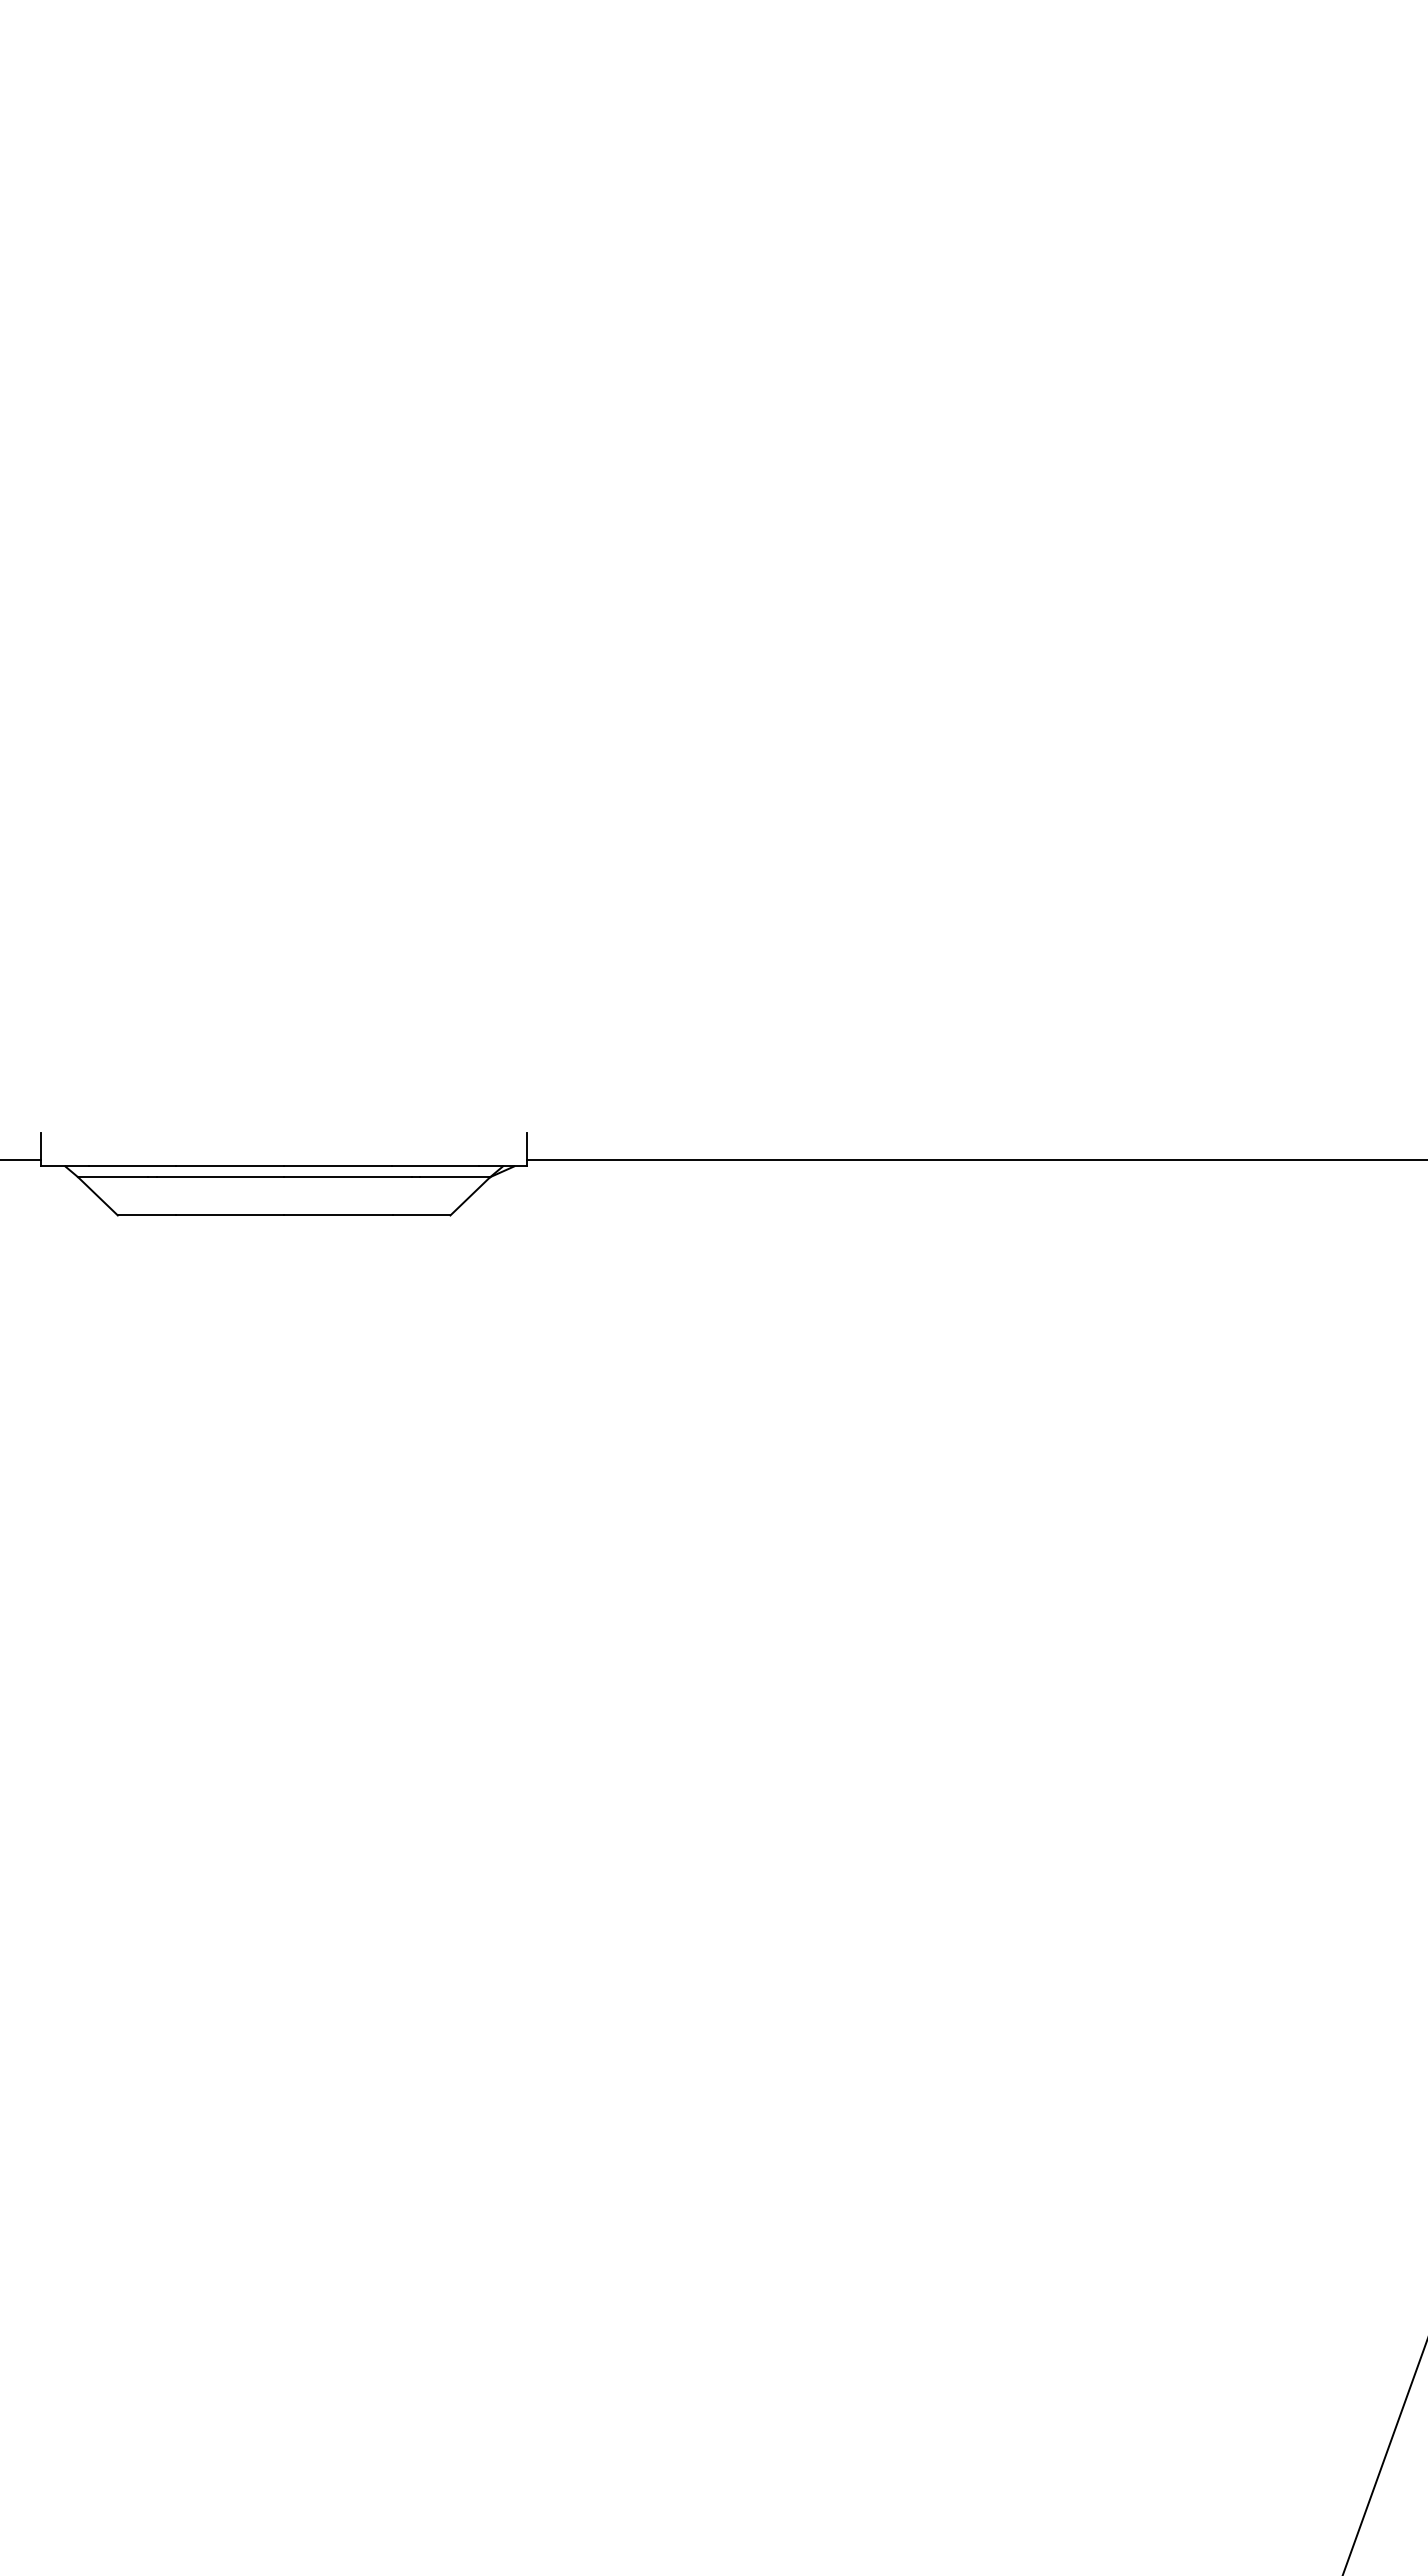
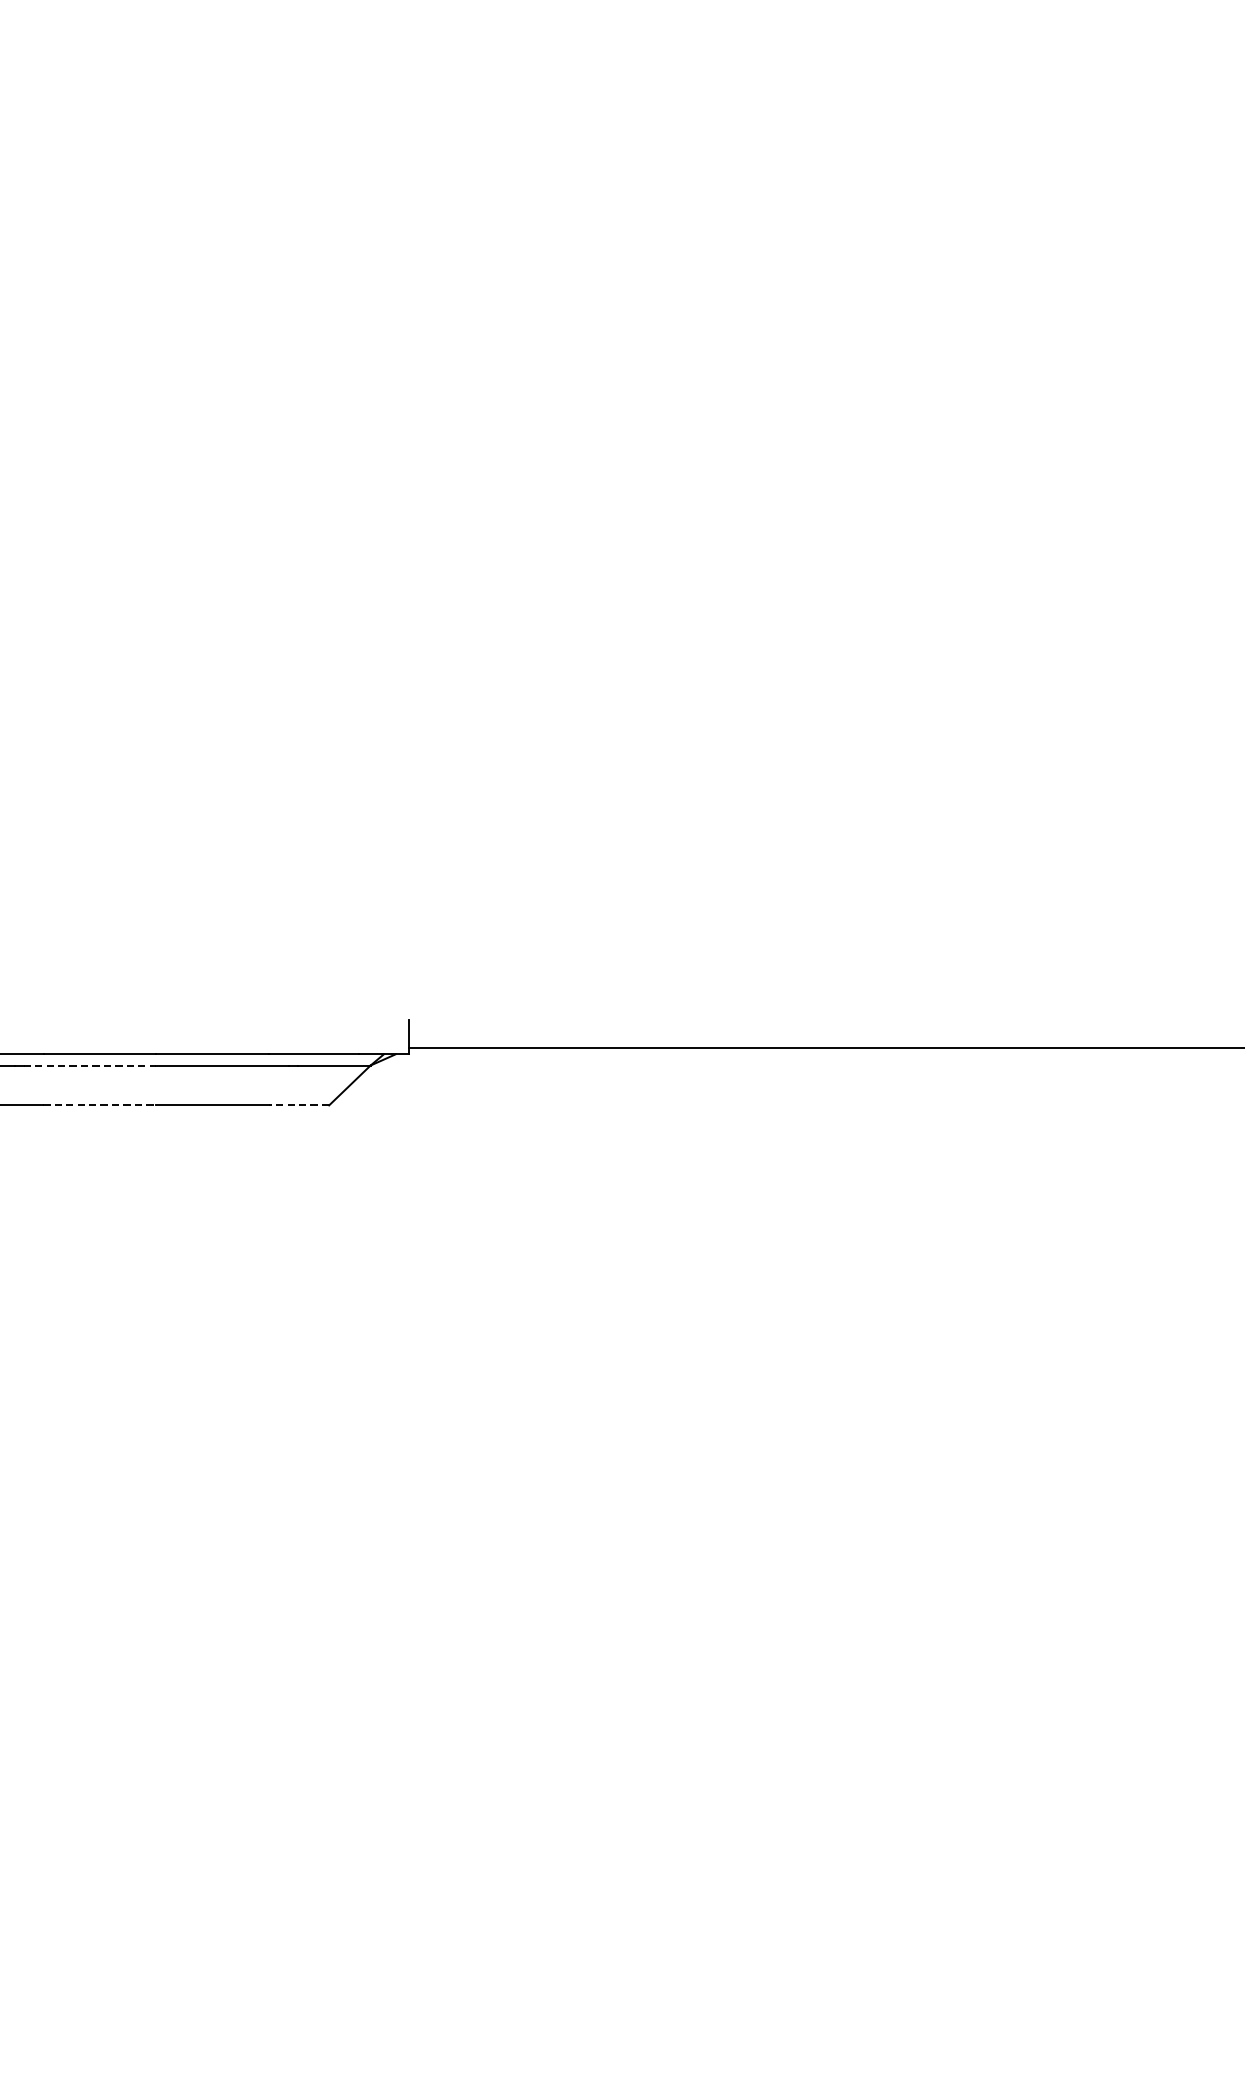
line: (220, 1177) -> (89, 1065), solid -> dashed
line: (230, 1215) -> (100, 1105), solid -> dashed
line: (421, 1215) -> (299, 1105), solid -> dashed

